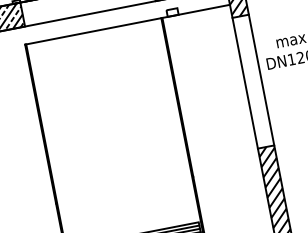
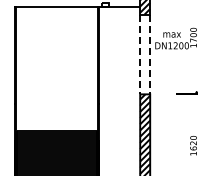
line: (262, 80) -> (150, 54), solid -> dashed
line: (245, 83) -> (140, 54), solid -> dashed

